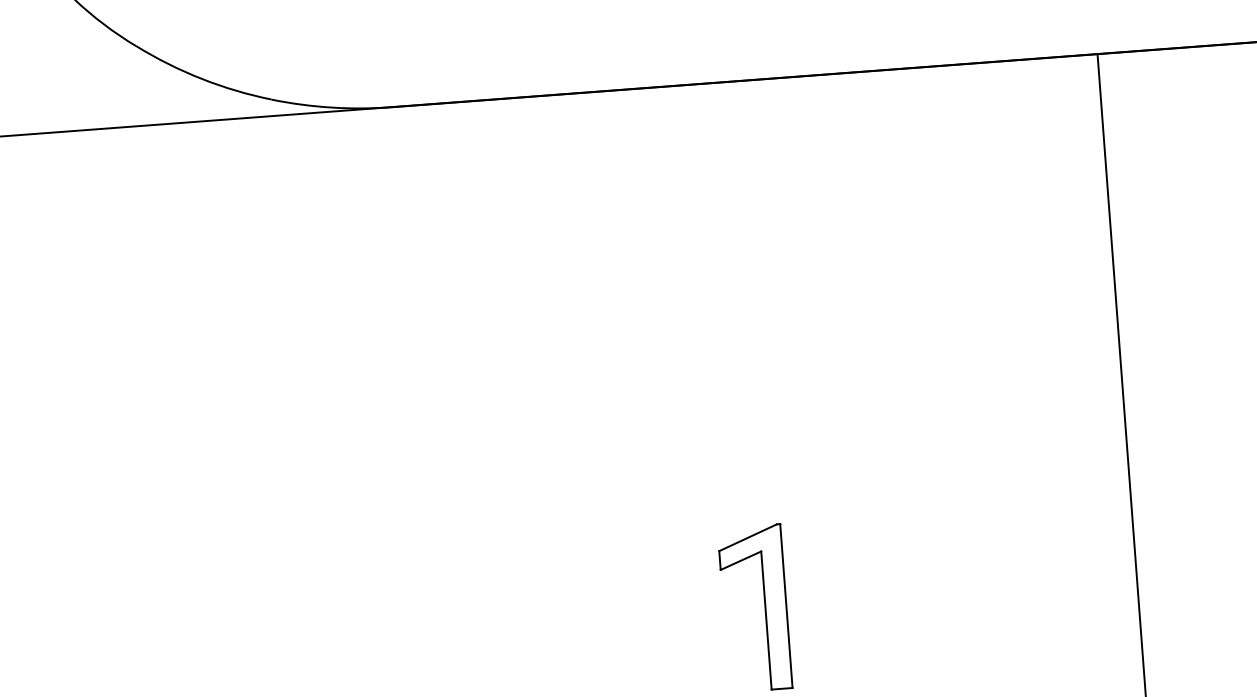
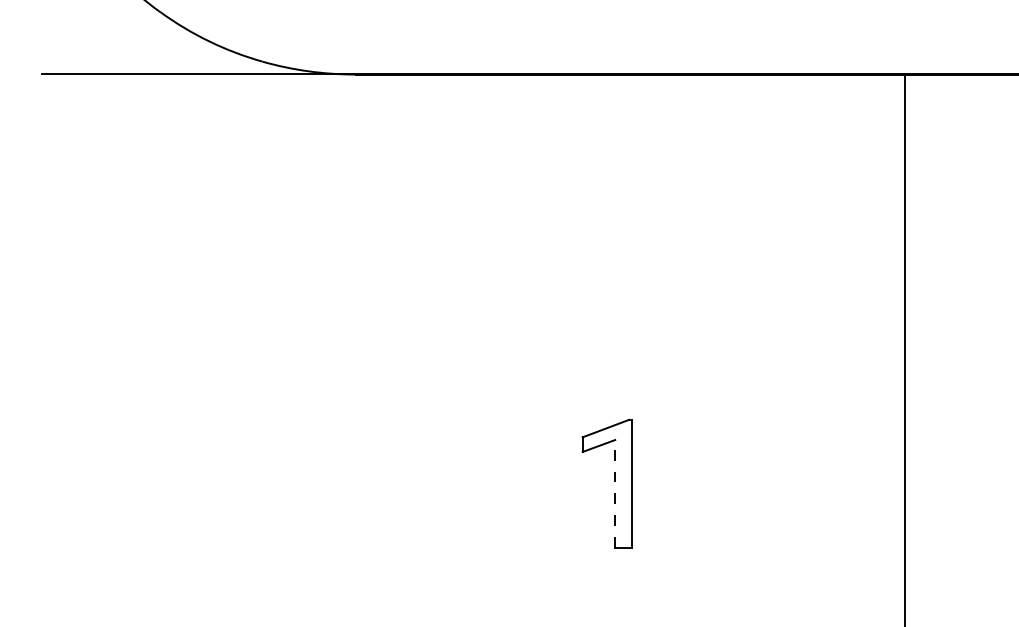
line: (766, 620) -> (615, 493), solid -> dashed

